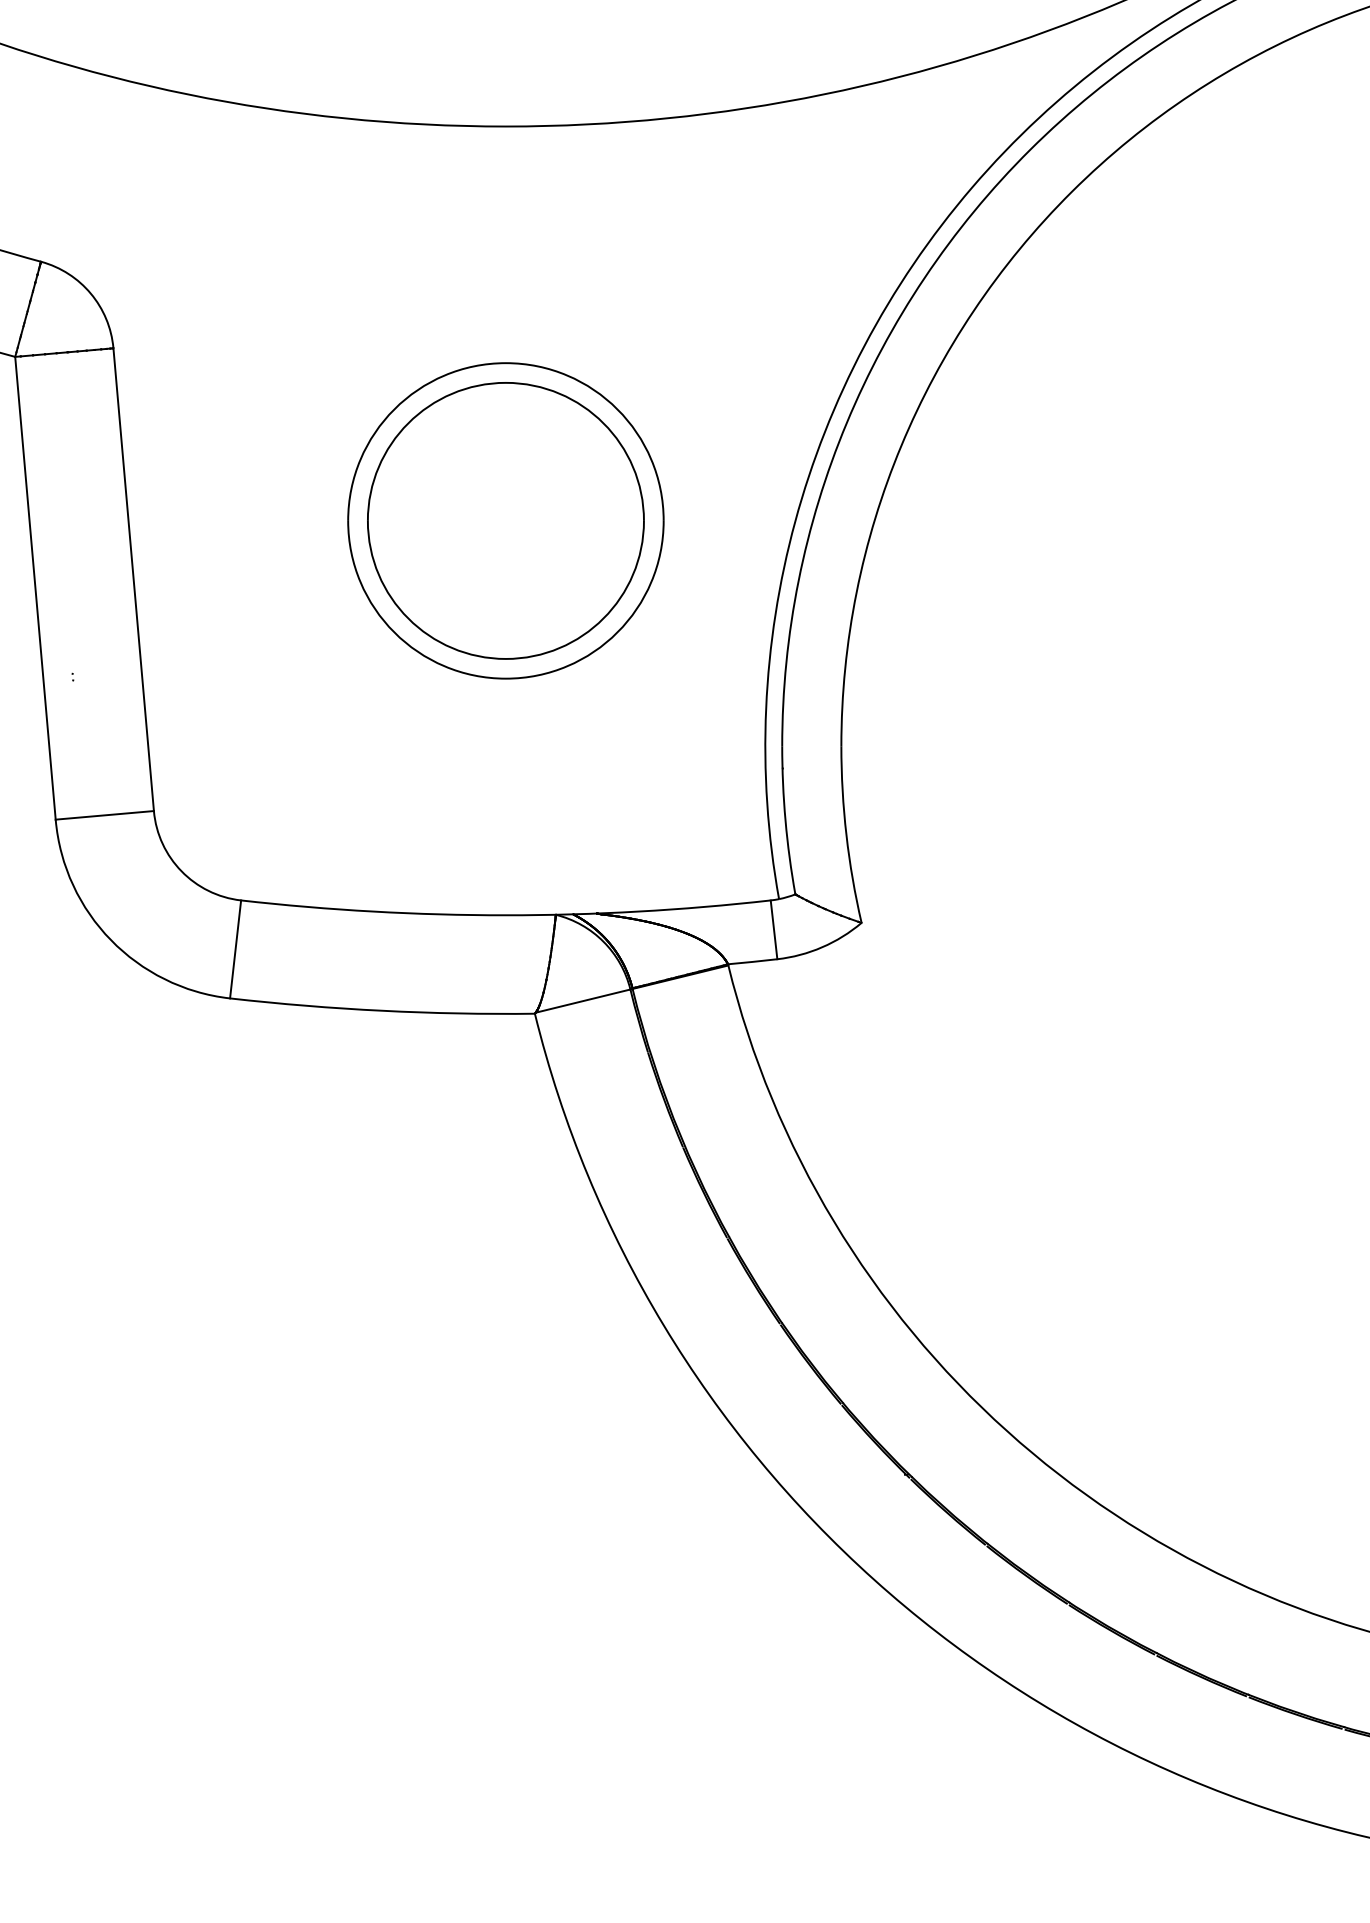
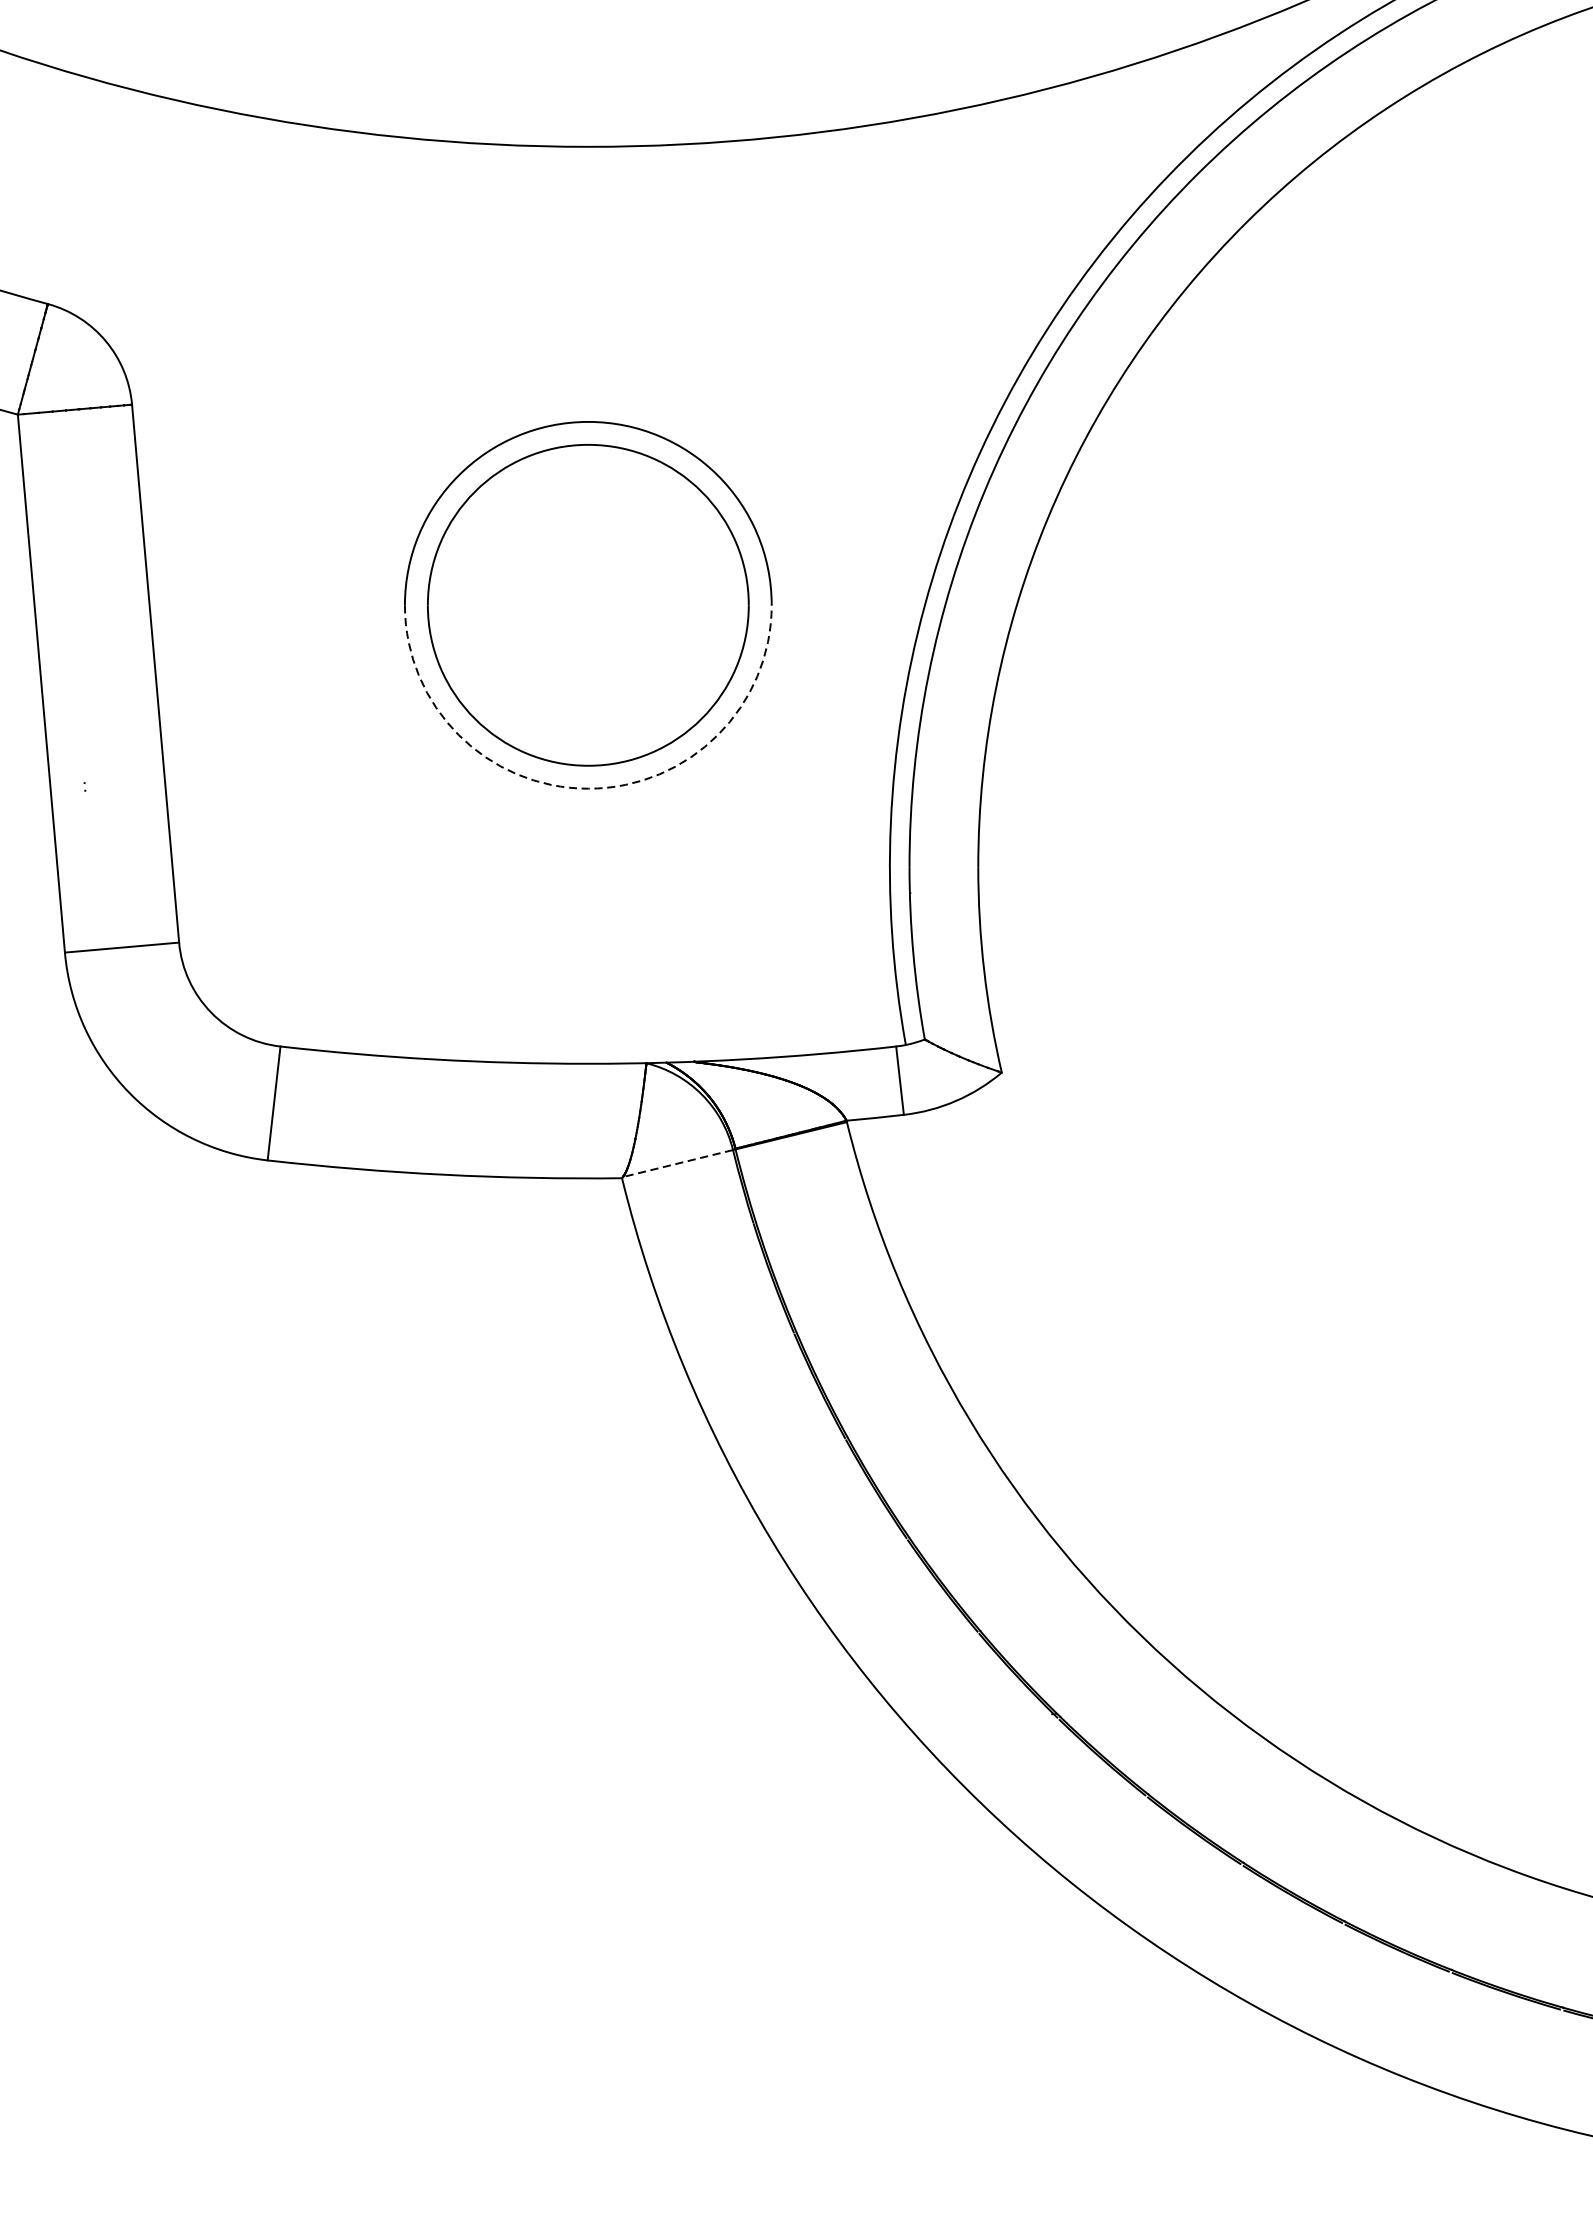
arc: (505, 678) -> (587, 788), solid -> dashed
line: (583, 1001) -> (678, 1164), solid -> dashed

